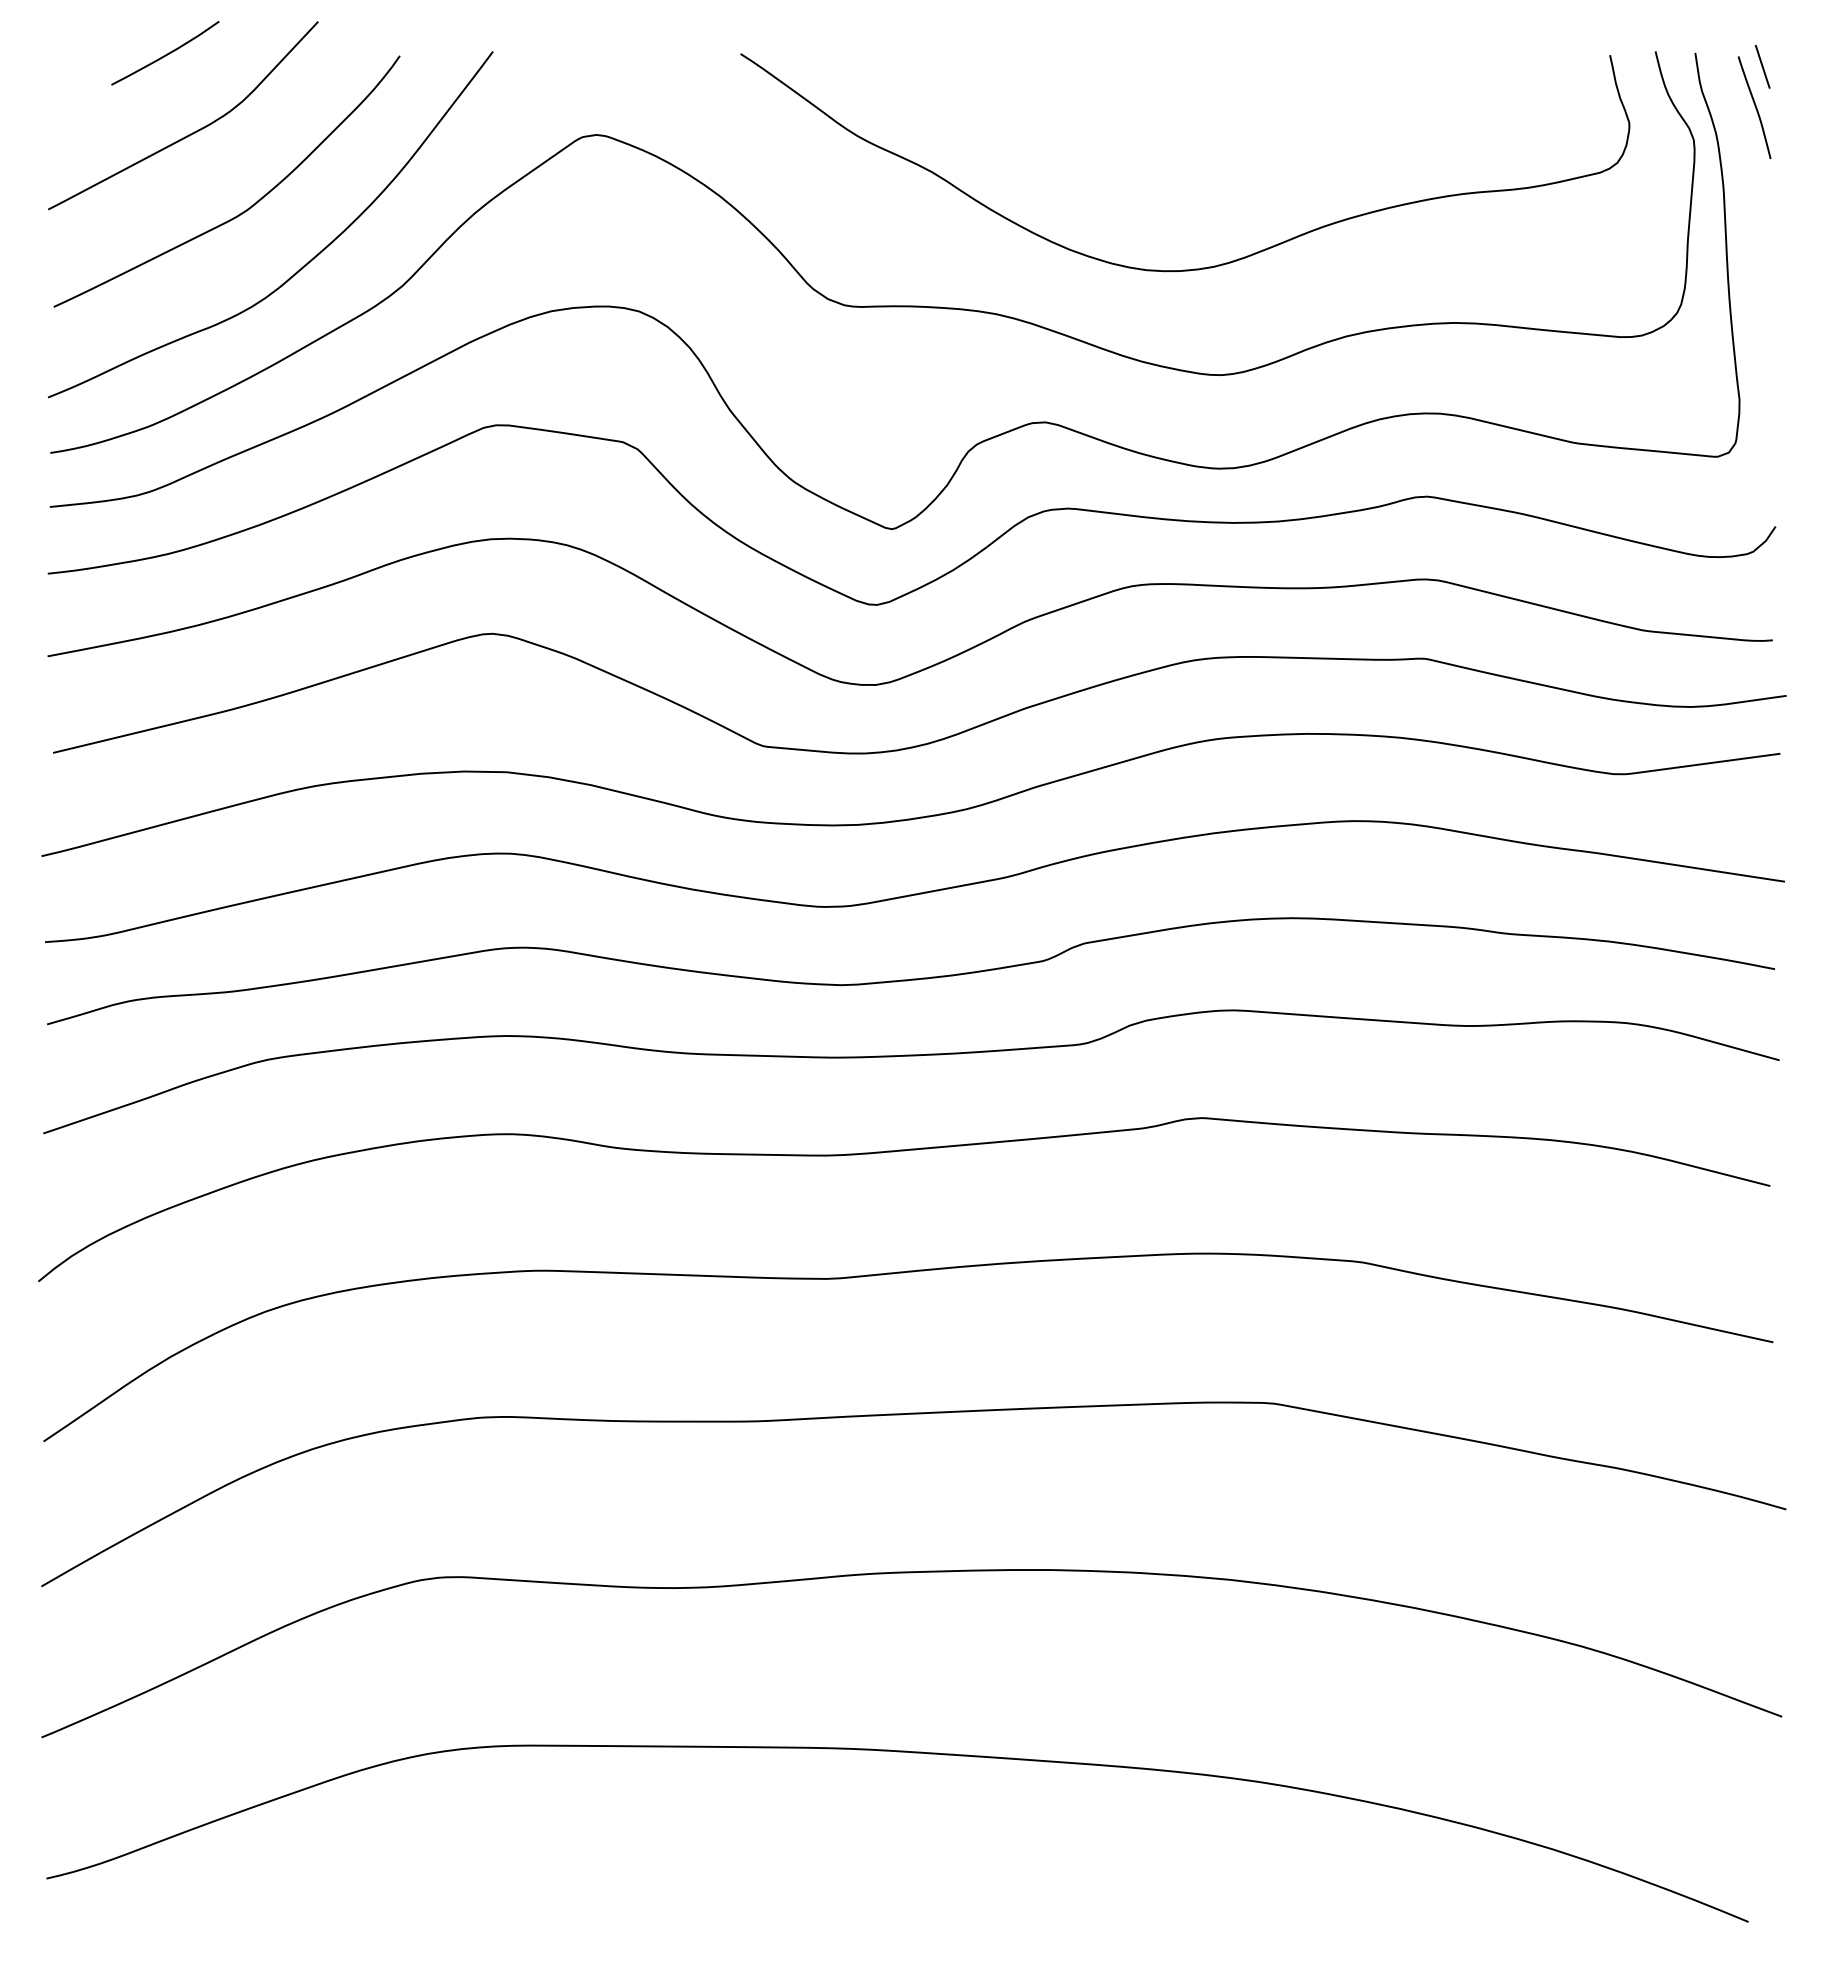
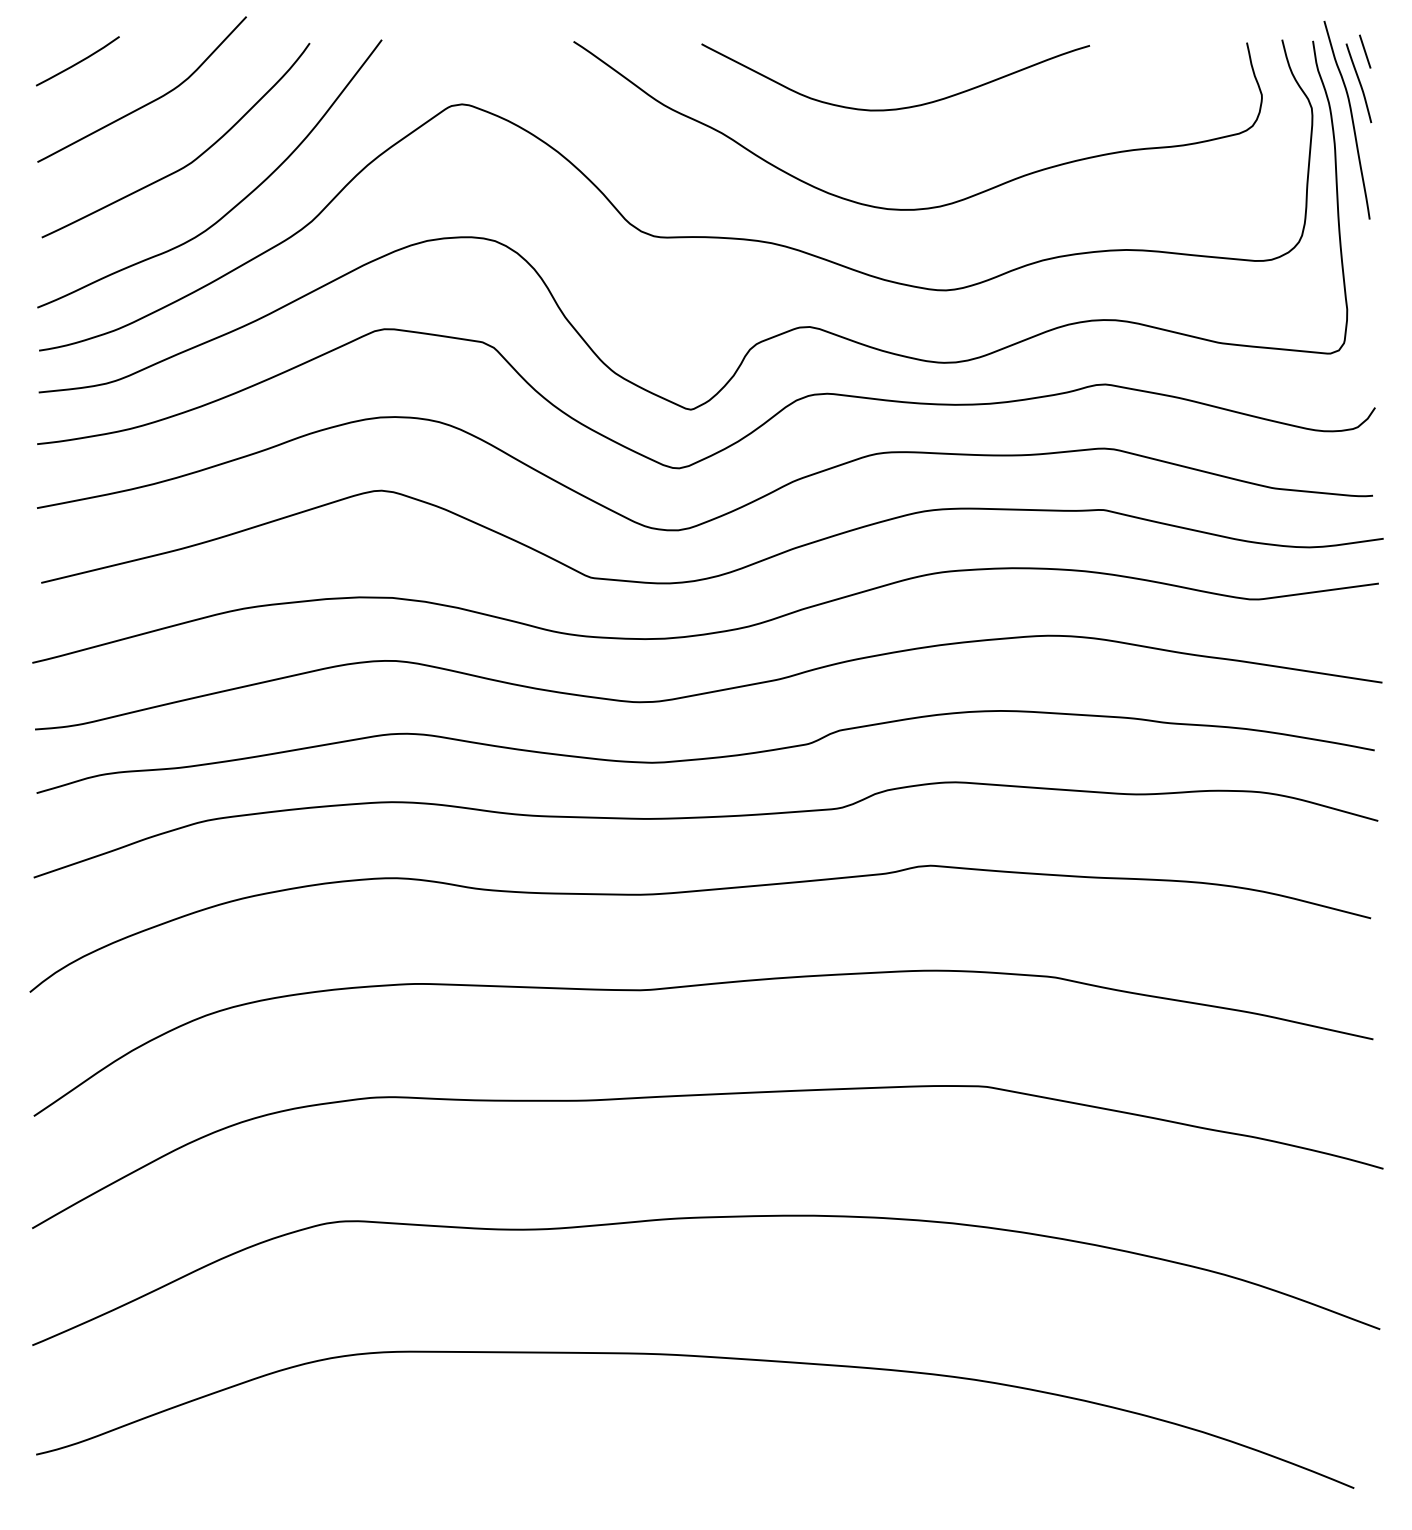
curve: (165, 54) -> (77, 62), moved
curve: (1161, 139) -> (899, 107), added
curve: (1745, 155) -> (1351, 120), added

